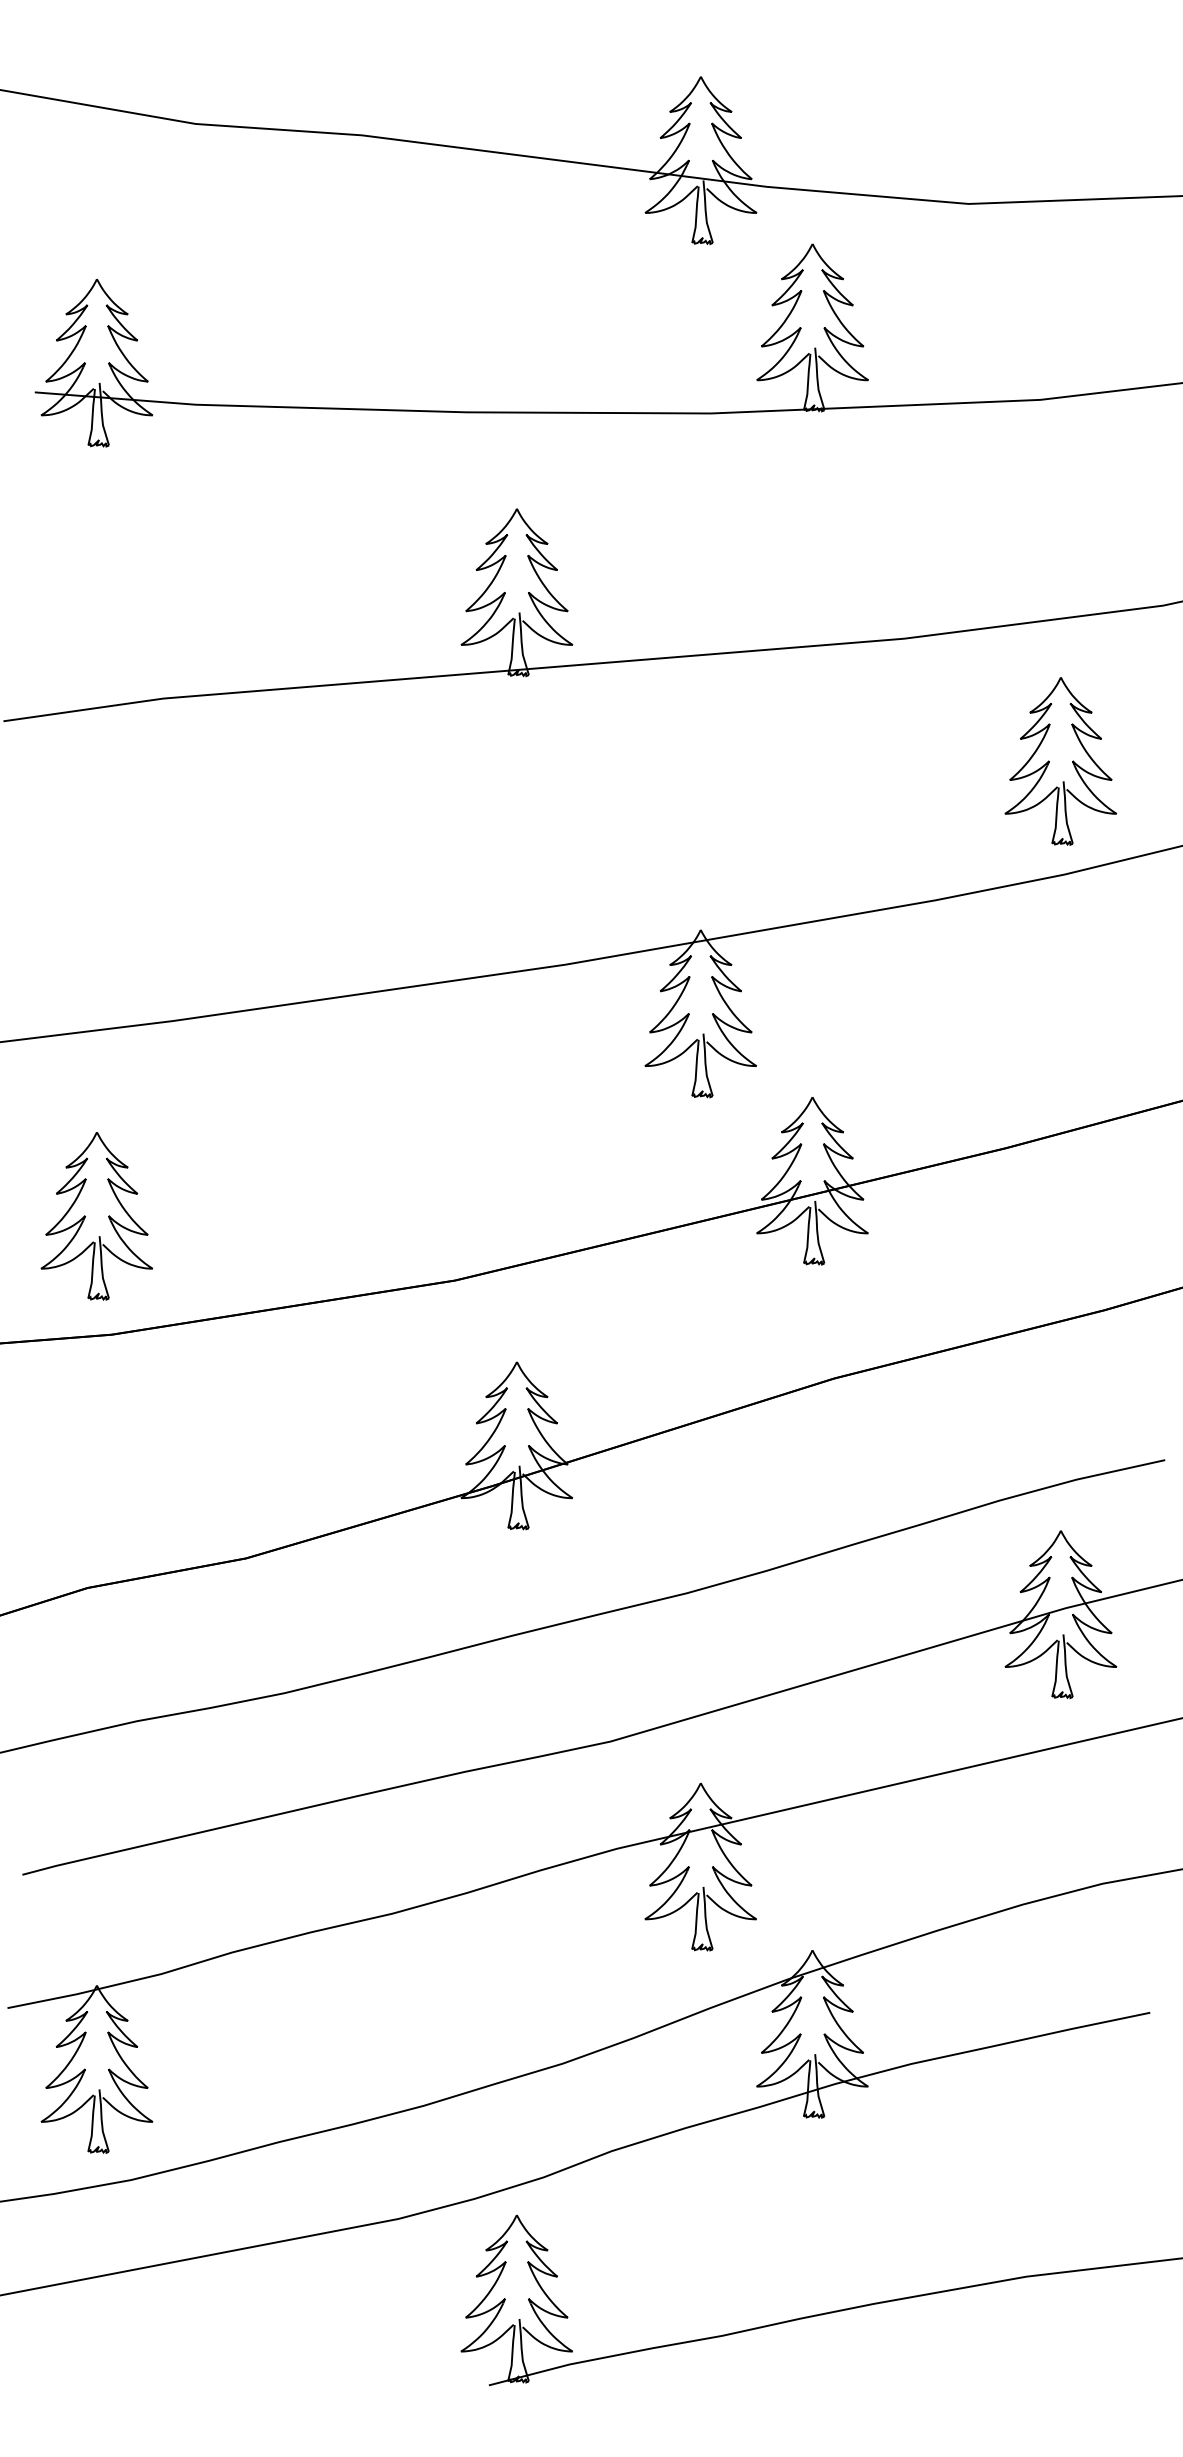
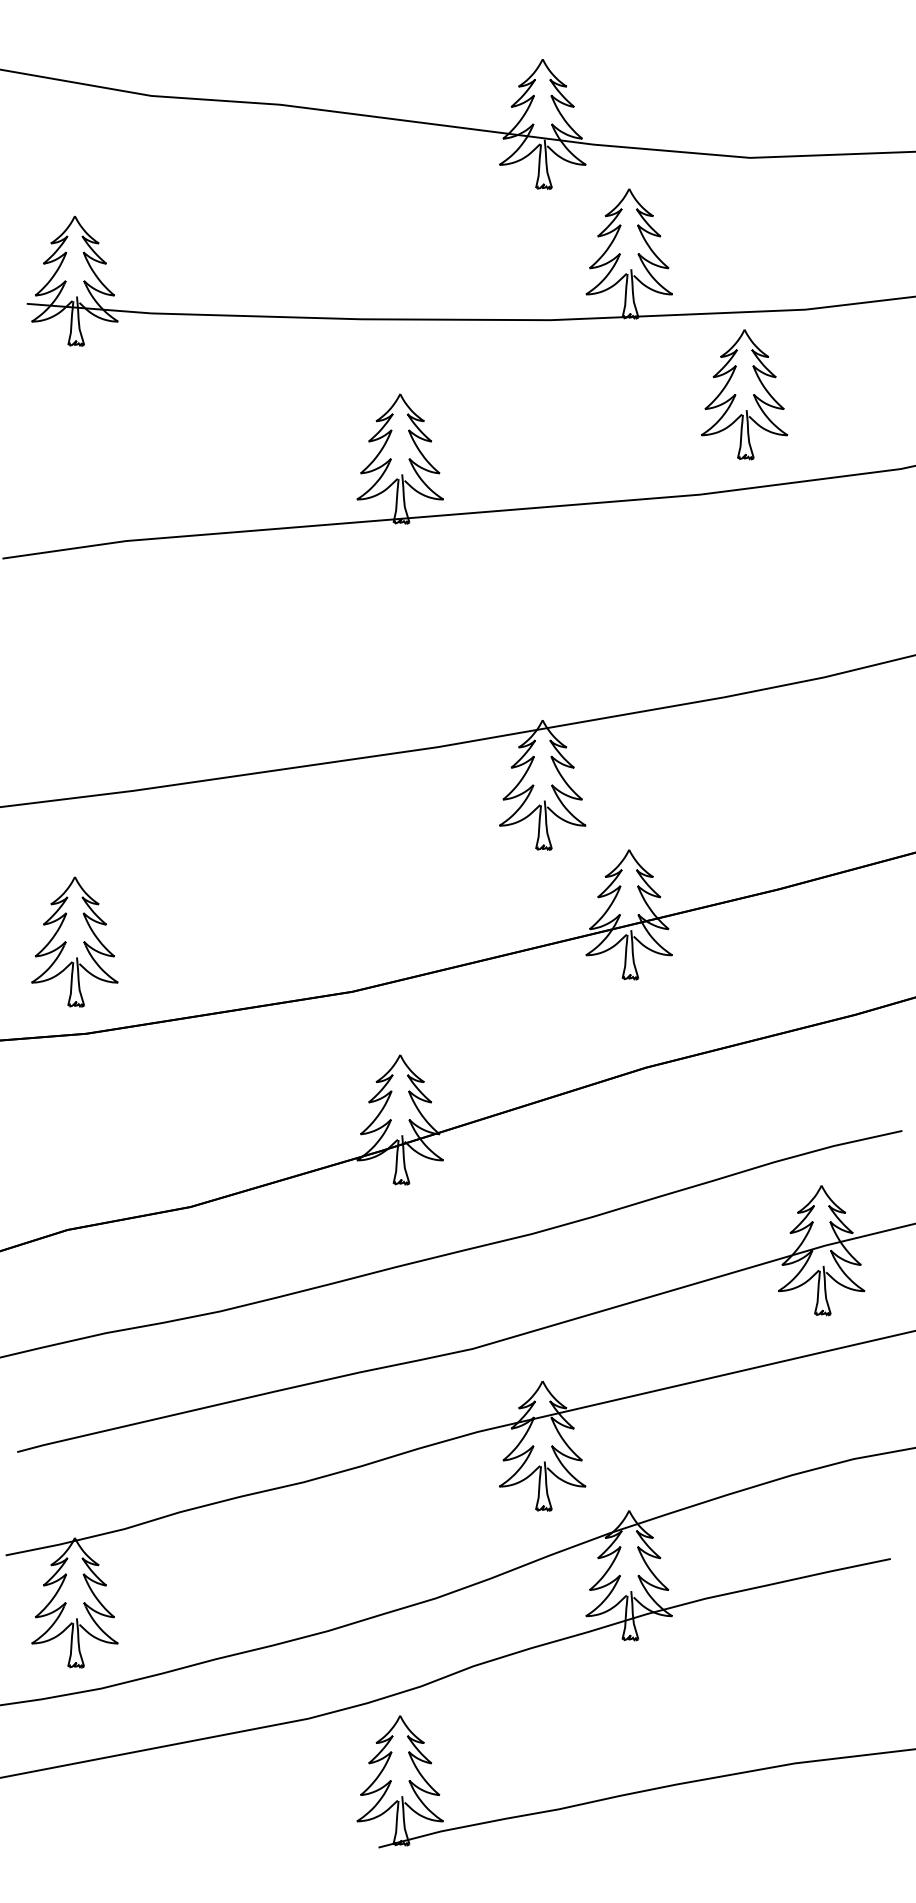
part: (1060, 761) -> (744, 394), moved

